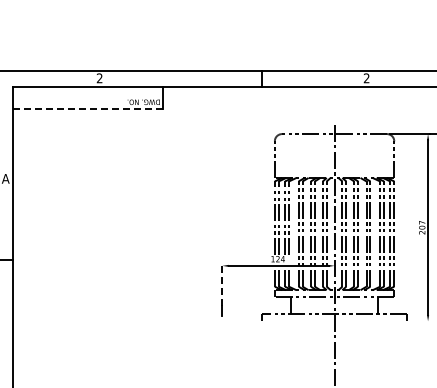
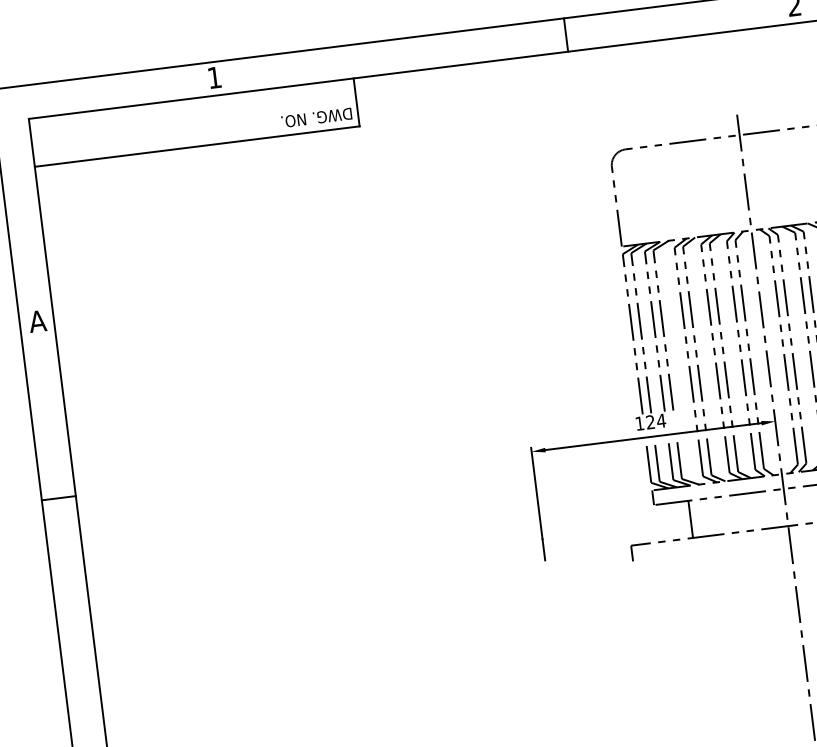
text: (99, 78) -> (214, 78), 2 -> 1
line: (87, 108) -> (196, 146), dashed -> solid
line: (222, 284) -> (536, 492), dashed -> solid

